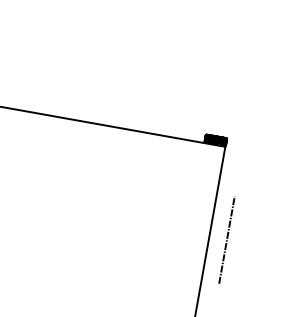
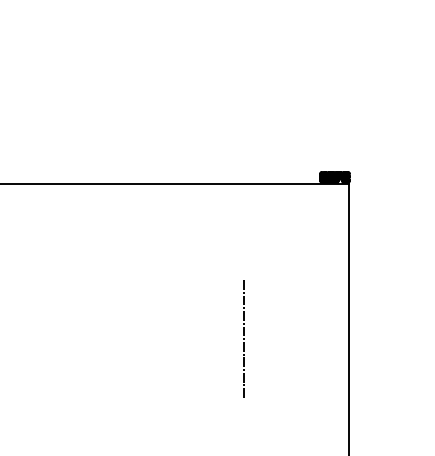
line: (226, 240) -> (243, 338), moved

